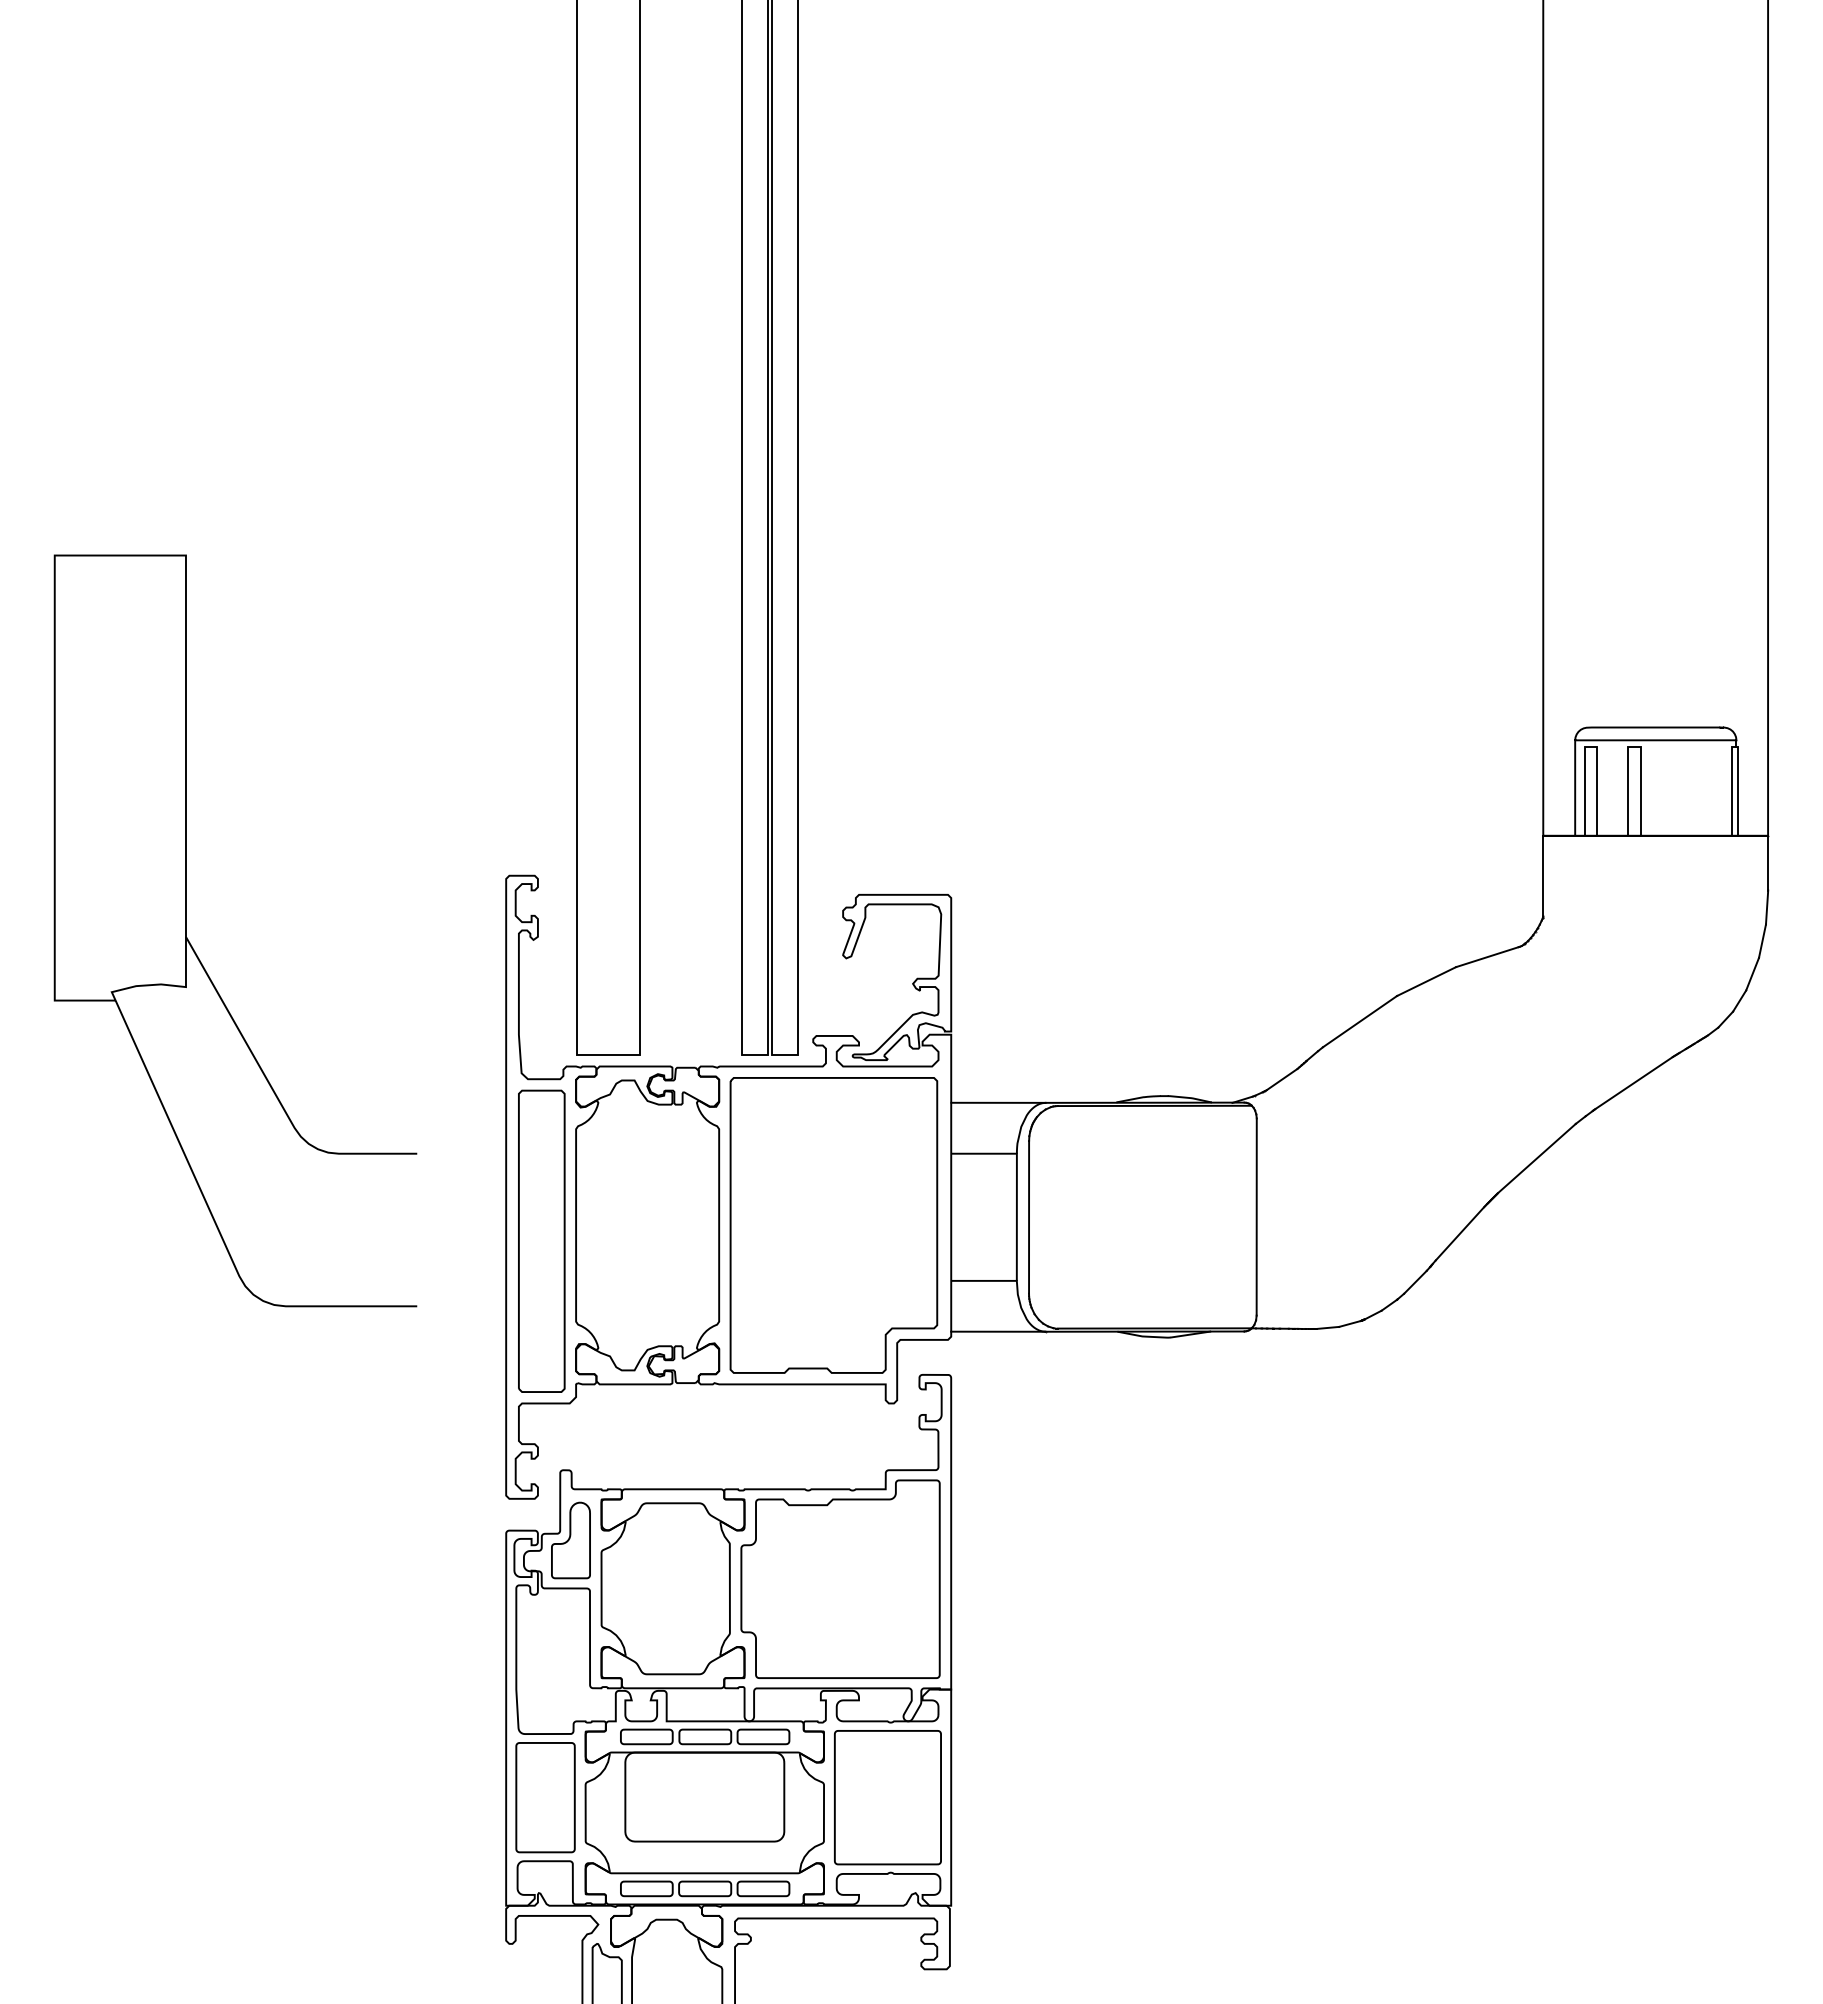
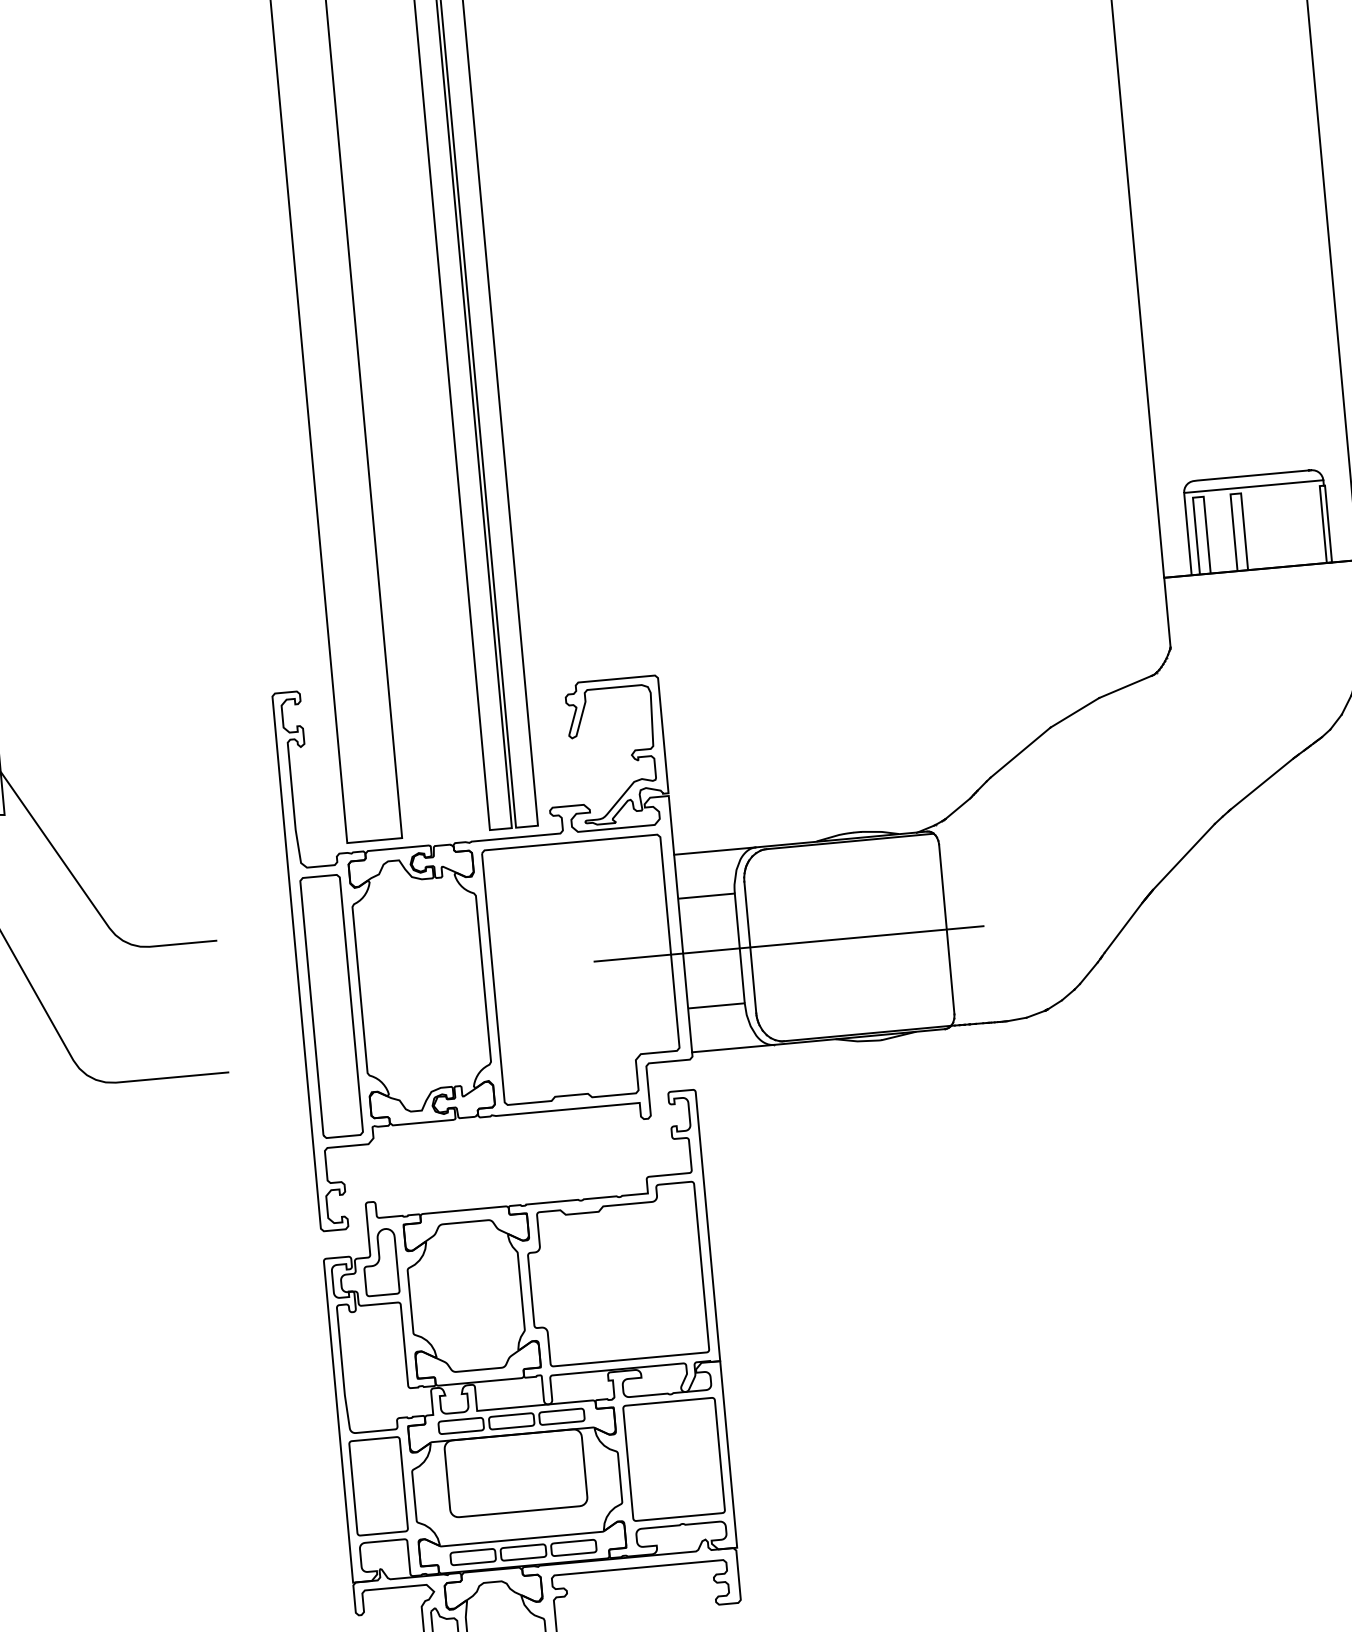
line: (1073, 1217) -> (788, 944), added

